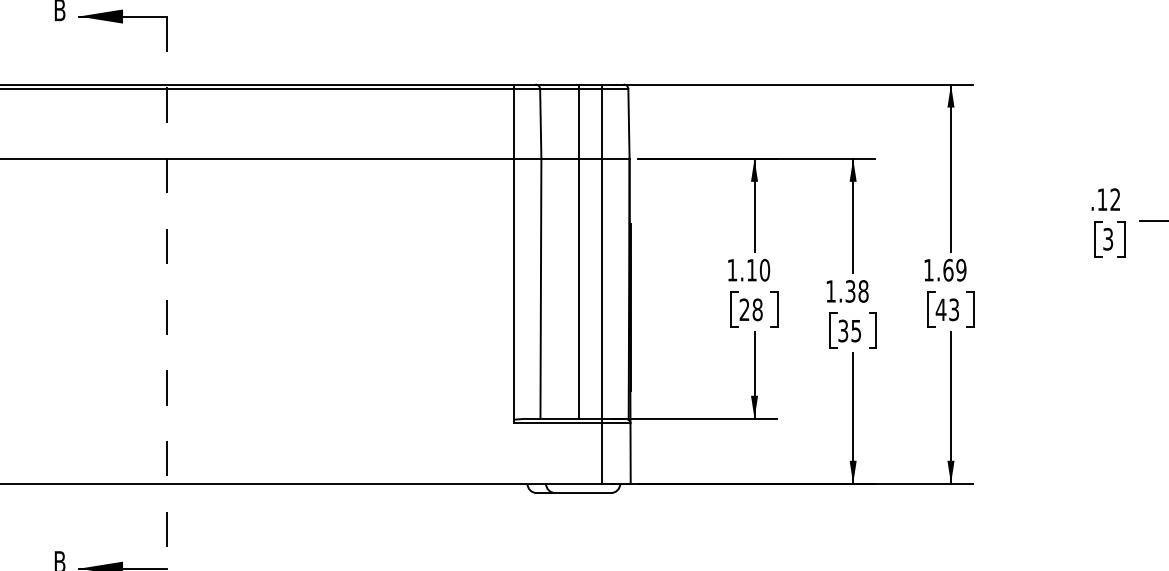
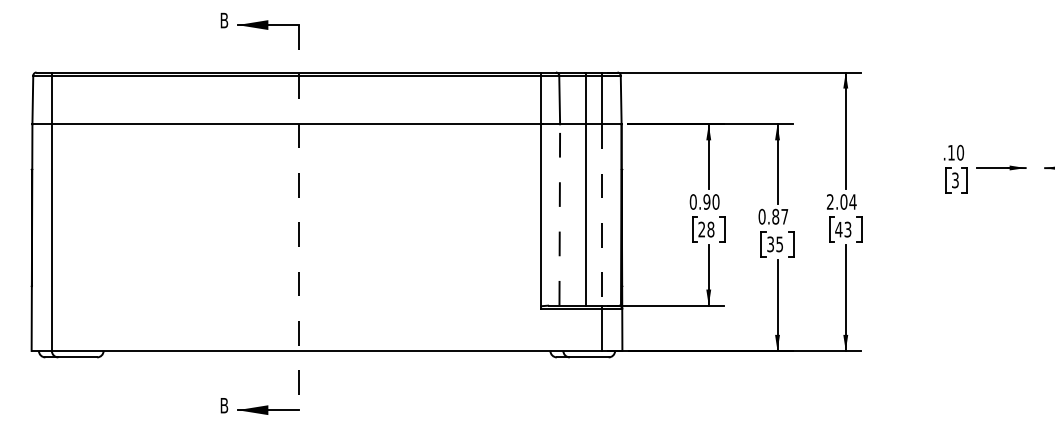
text: (1115, 199) -> (960, 152), .12 -> .10
text: (741, 269) -> (699, 201), 1.10 -> 0.90
text: (944, 269) -> (841, 201), 1.69 -> 2.04
line: (540, 288) -> (559, 214), solid -> dashed
line: (602, 288) -> (602, 214), solid -> dashed
text: (847, 291) -> (773, 216), 1.38 -> 0.87

